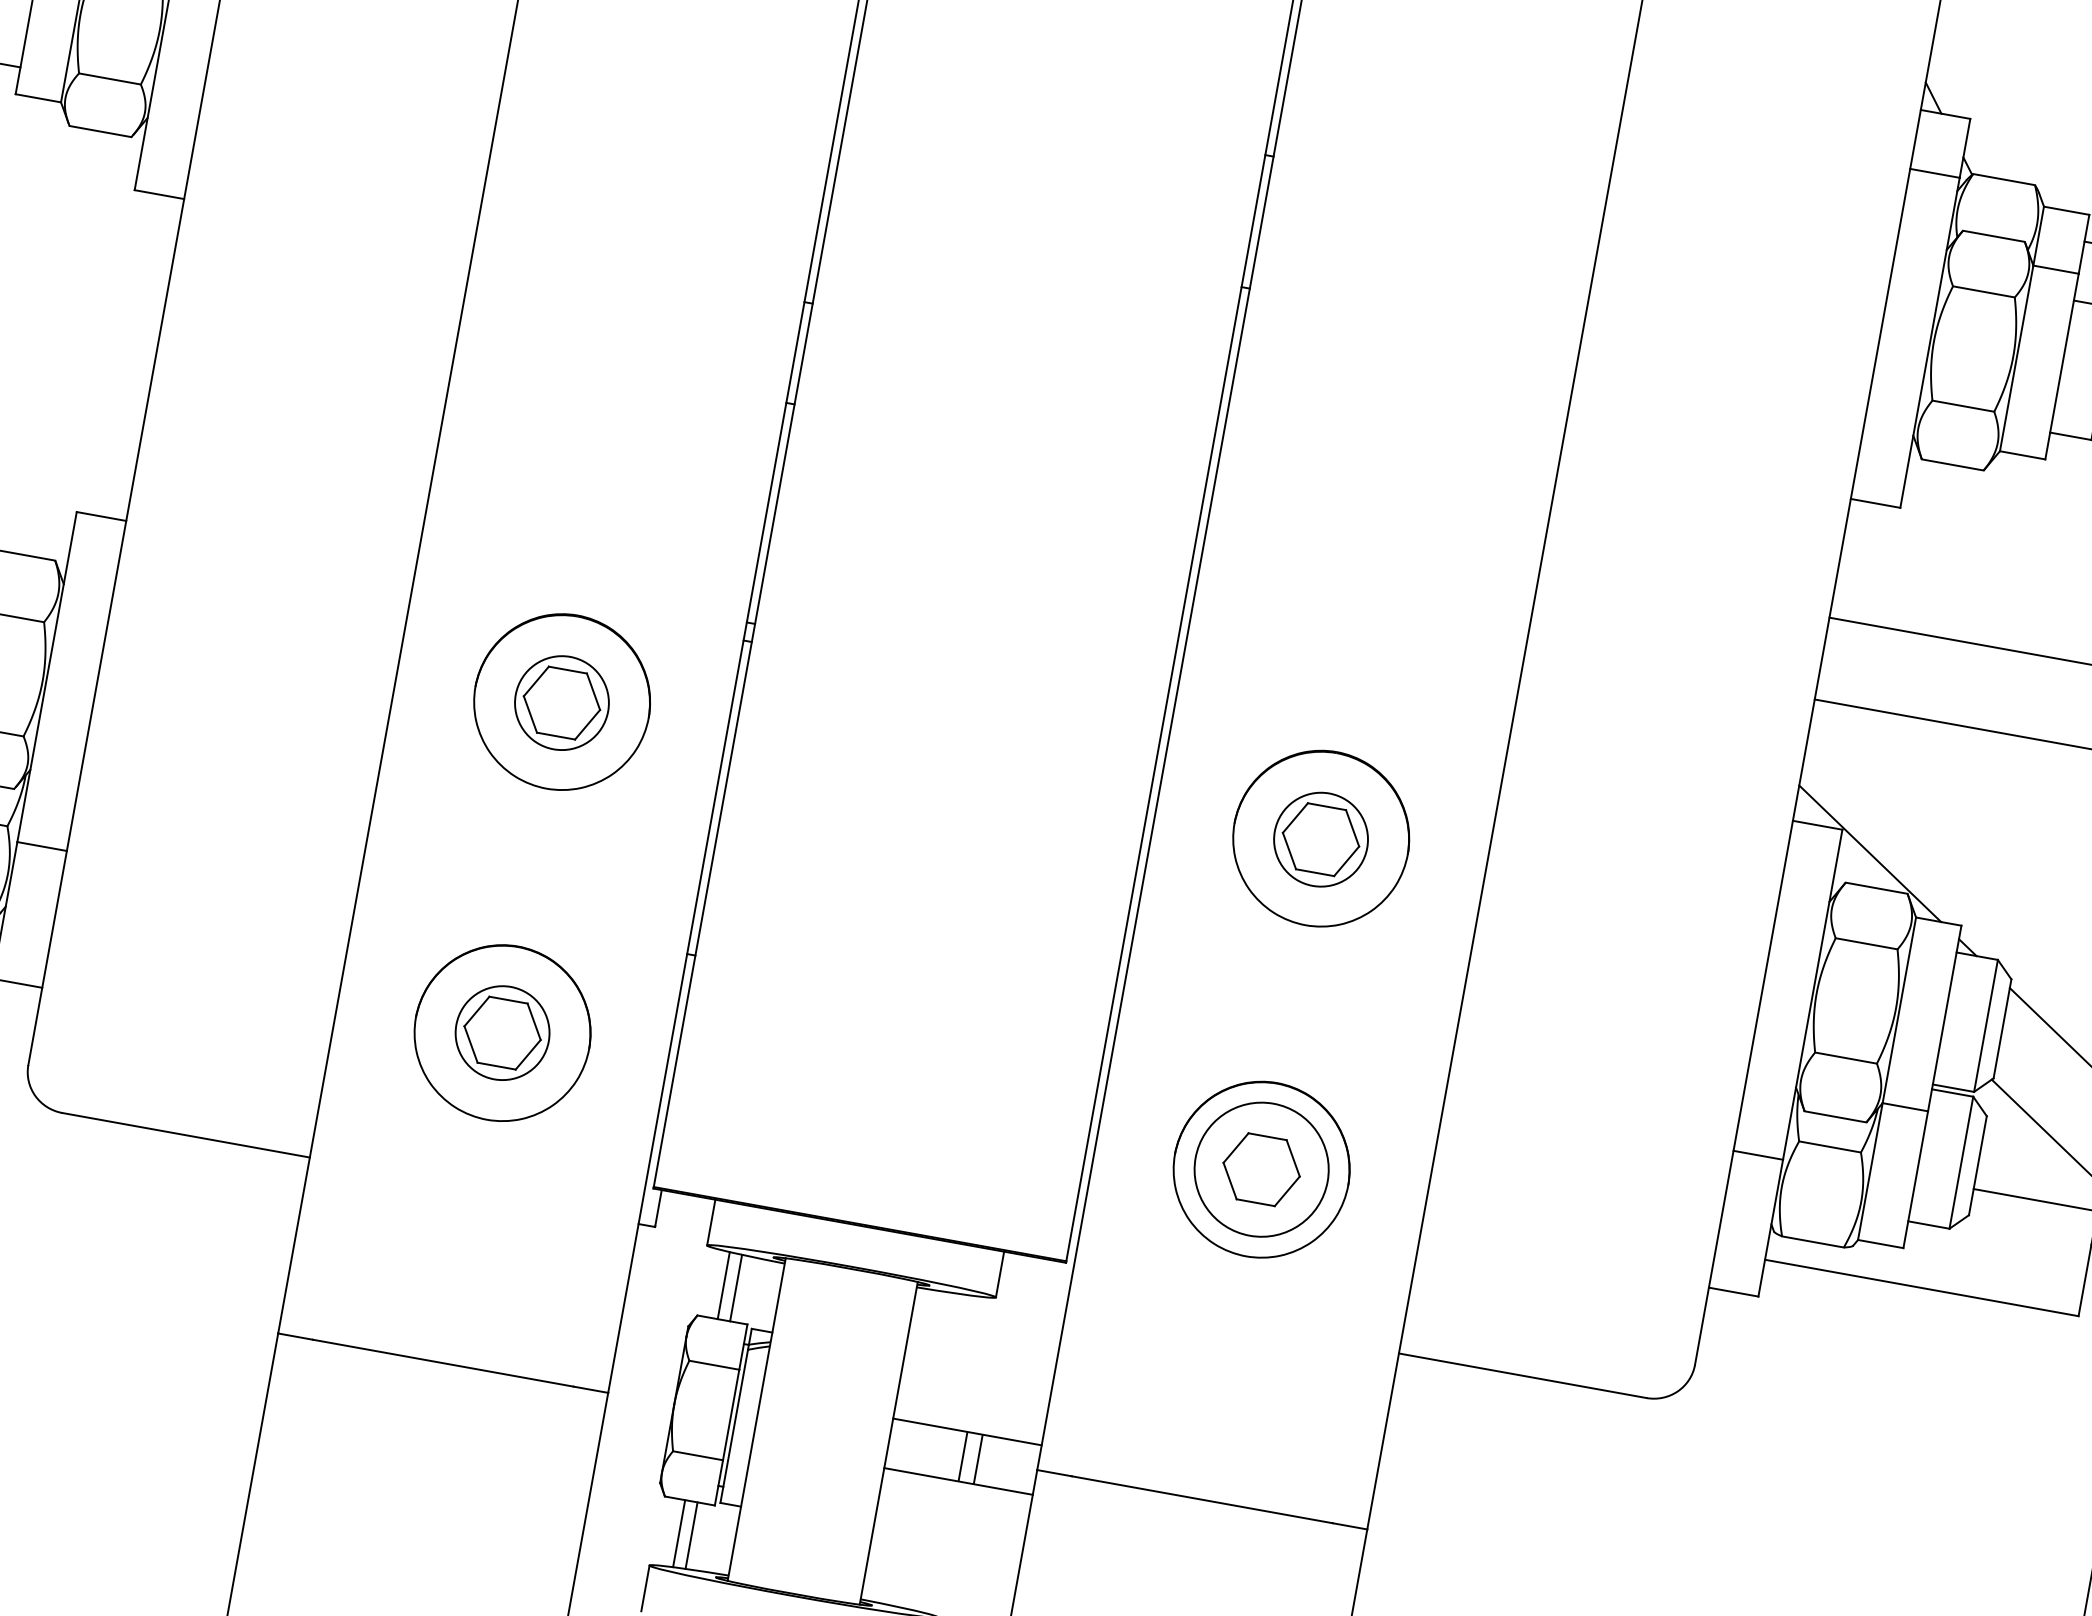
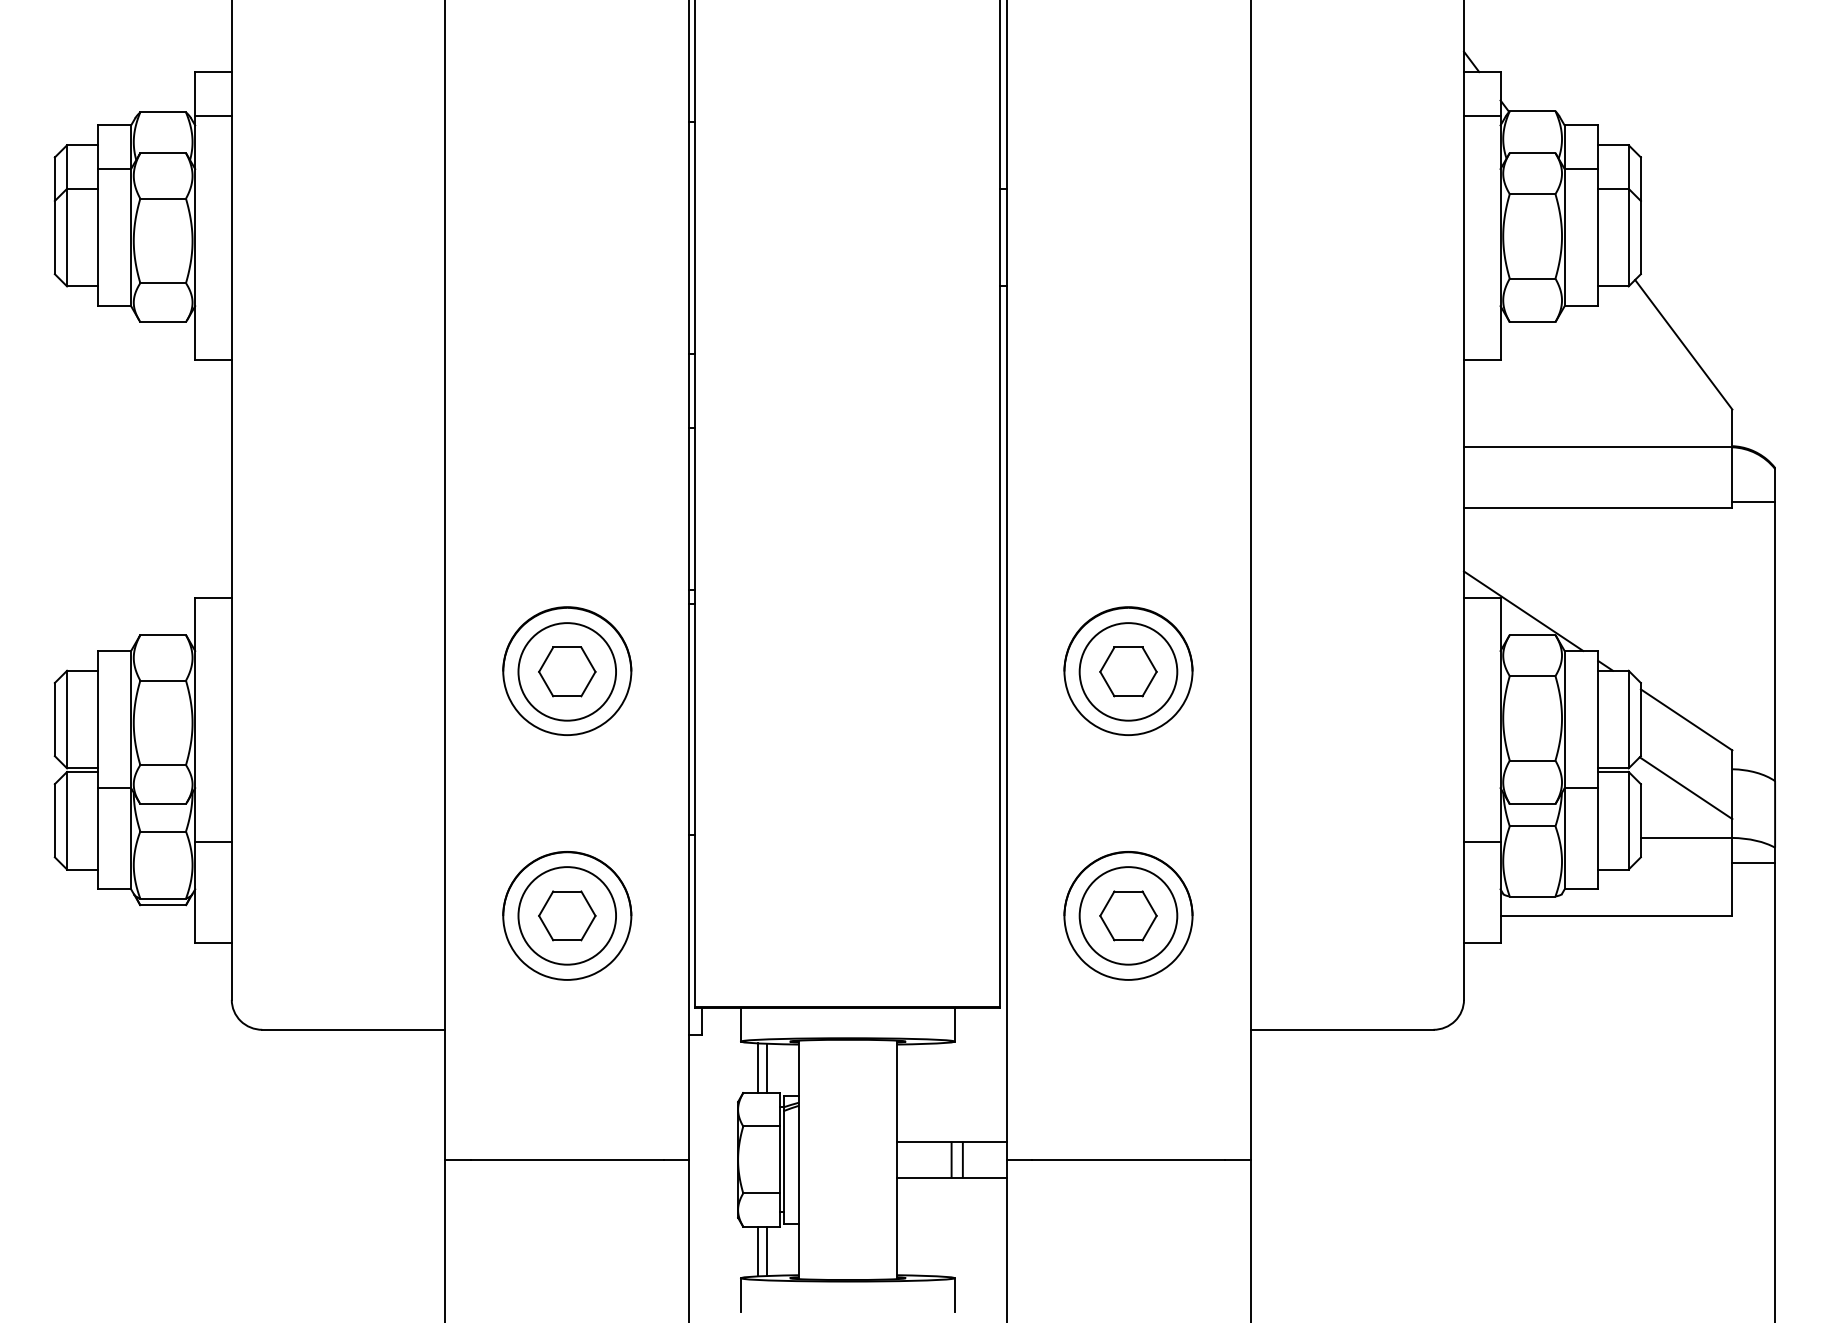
circle: (562, 702) -> (567, 671), size x1.43
circle: (1321, 839) -> (1128, 671), size x1.43
circle: (502, 1032) -> (567, 915), size x1.43

